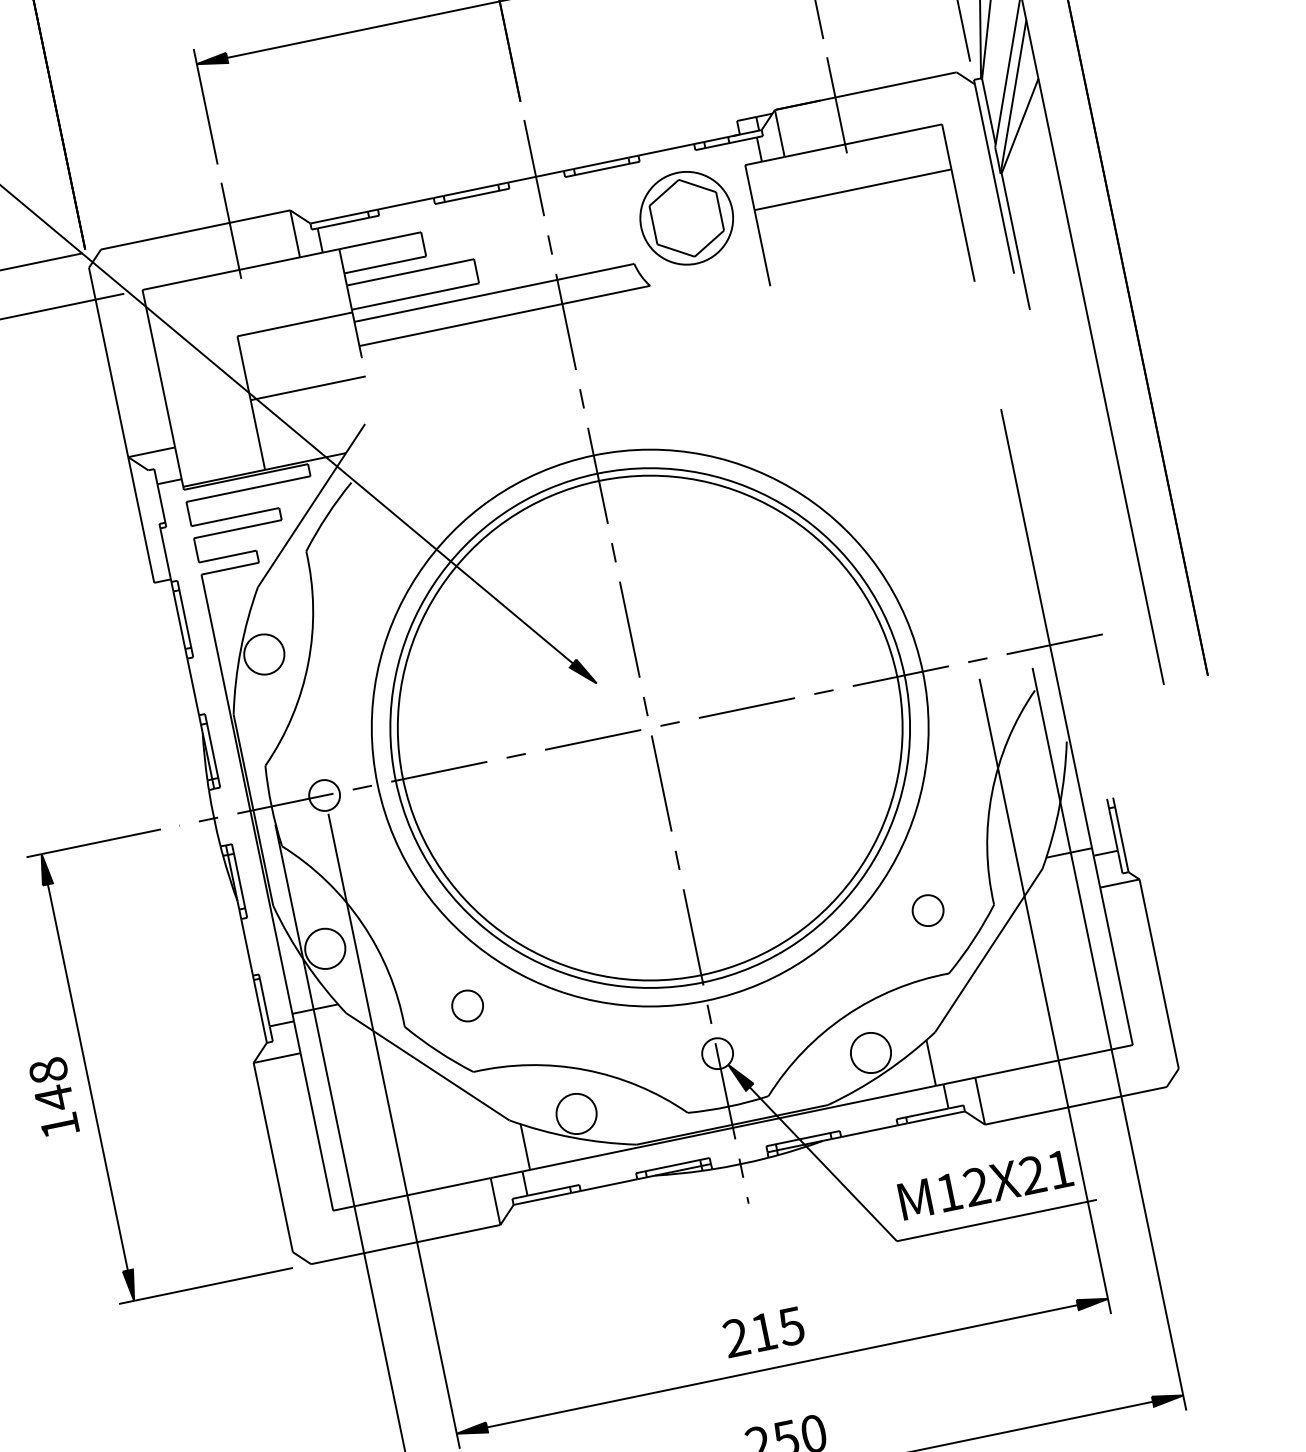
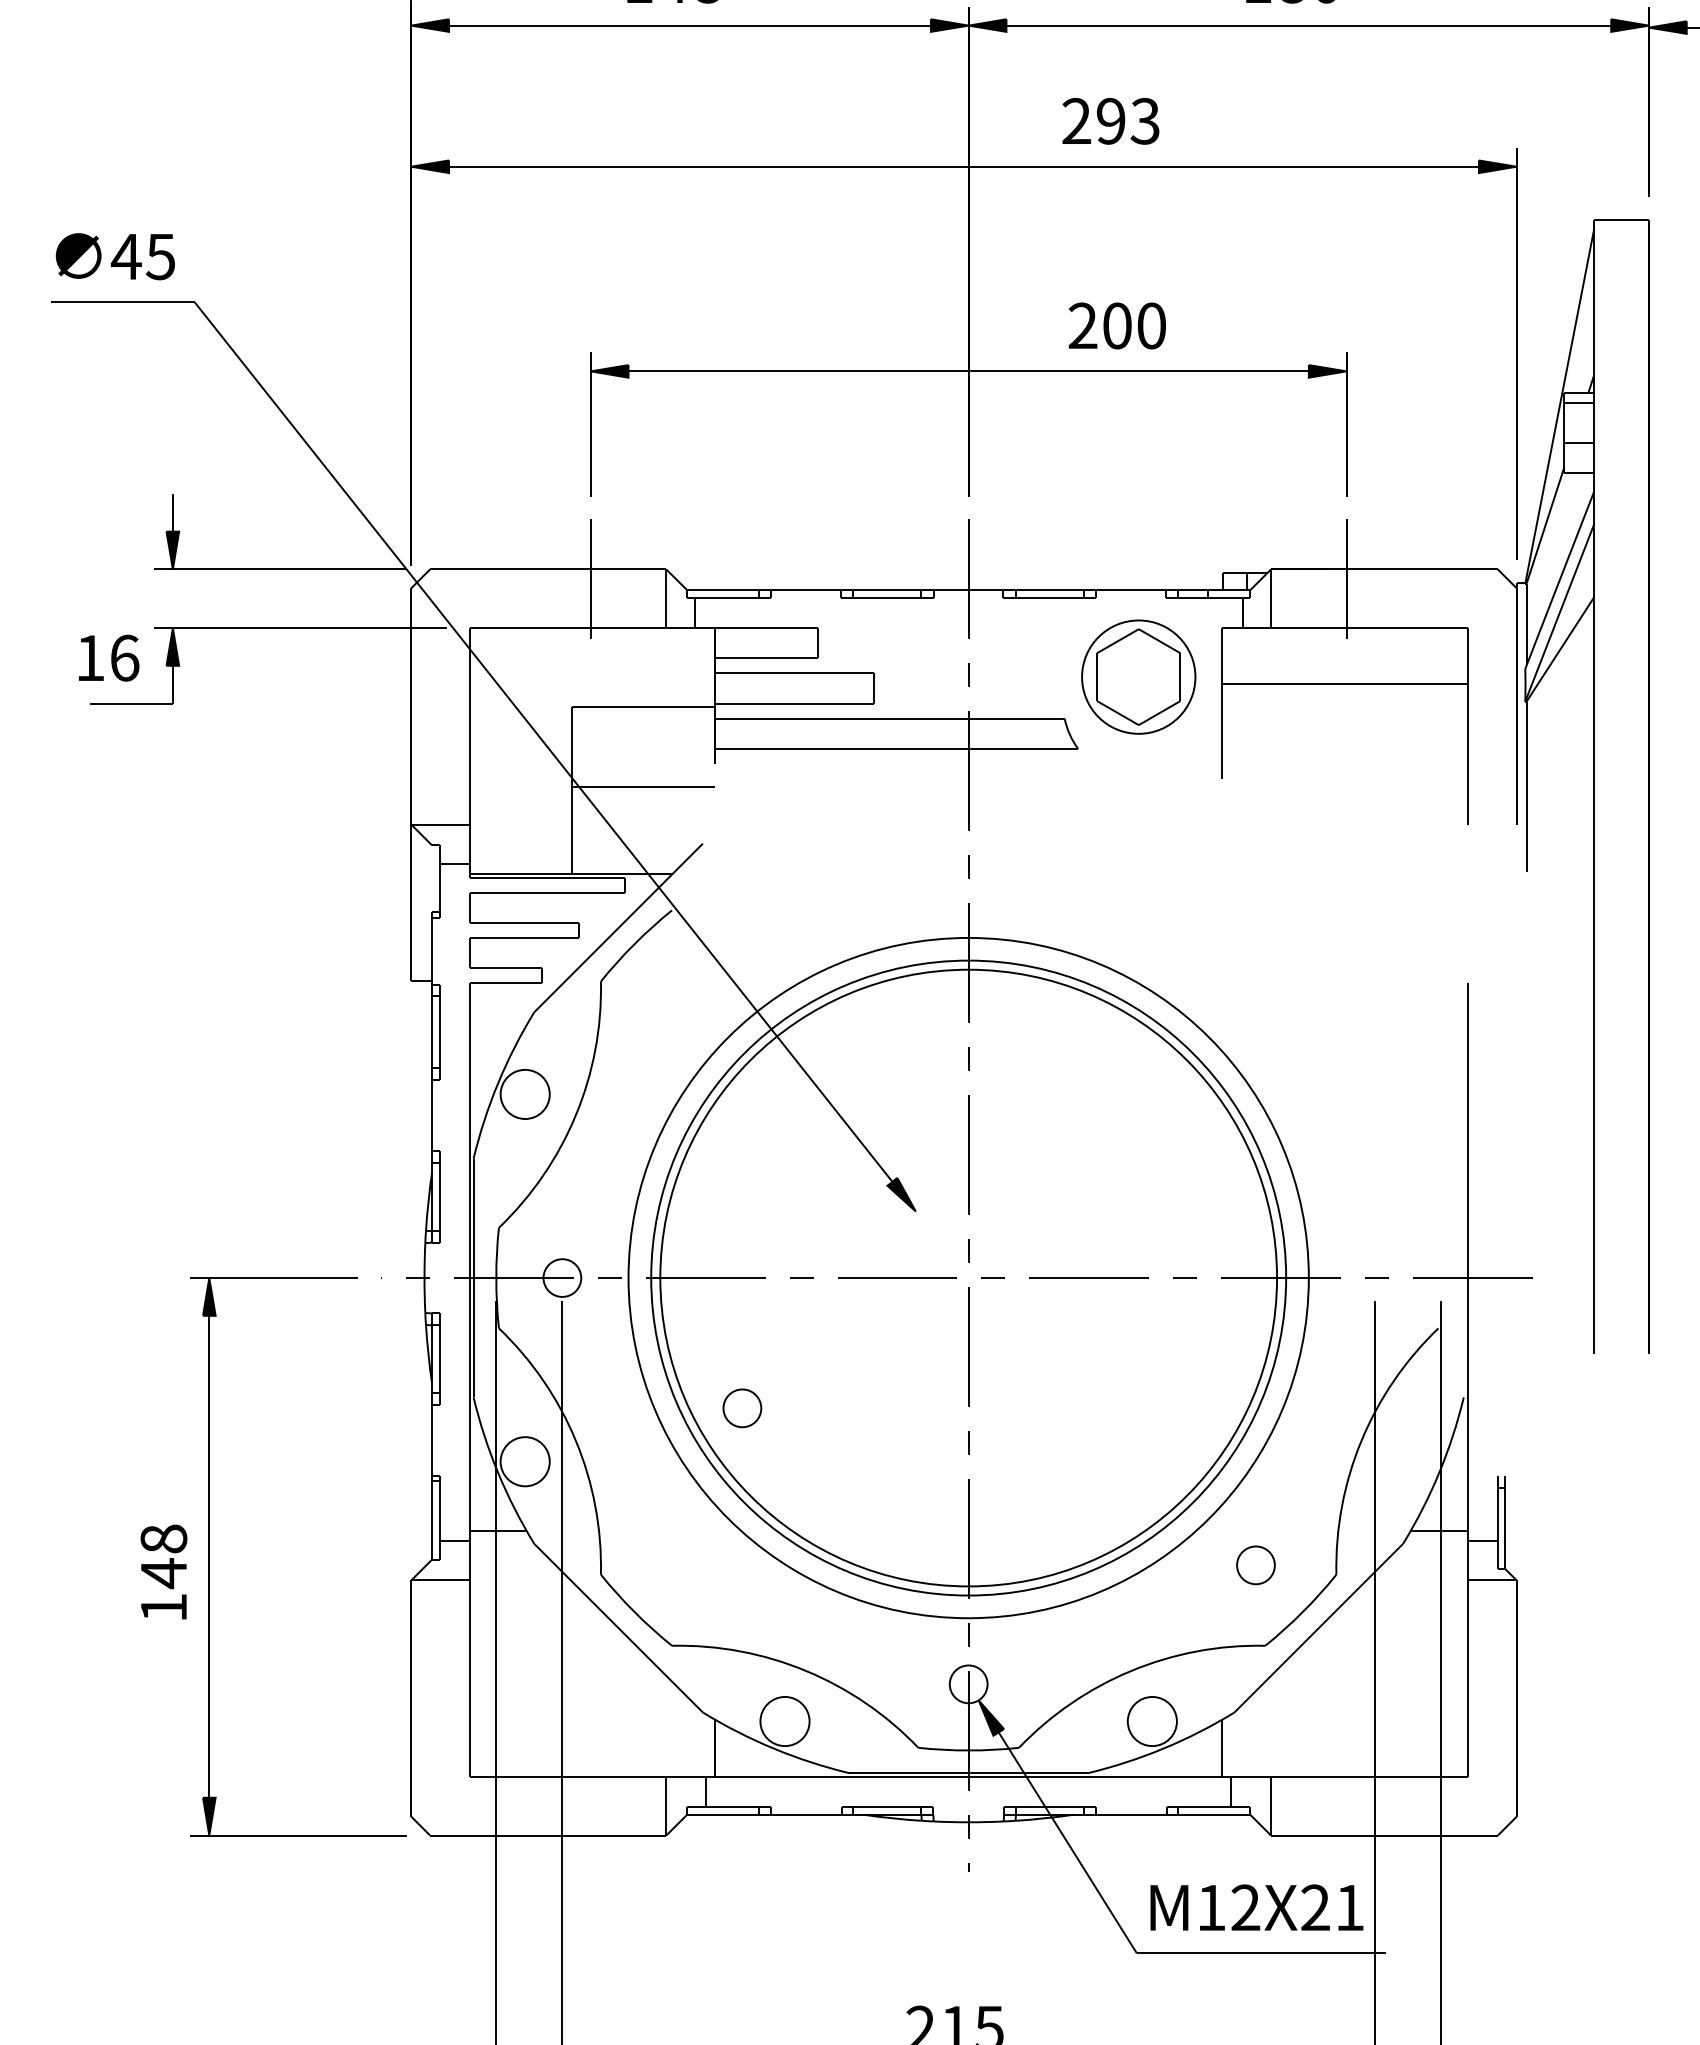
part: (467, 1006) -> (742, 1408), moved

